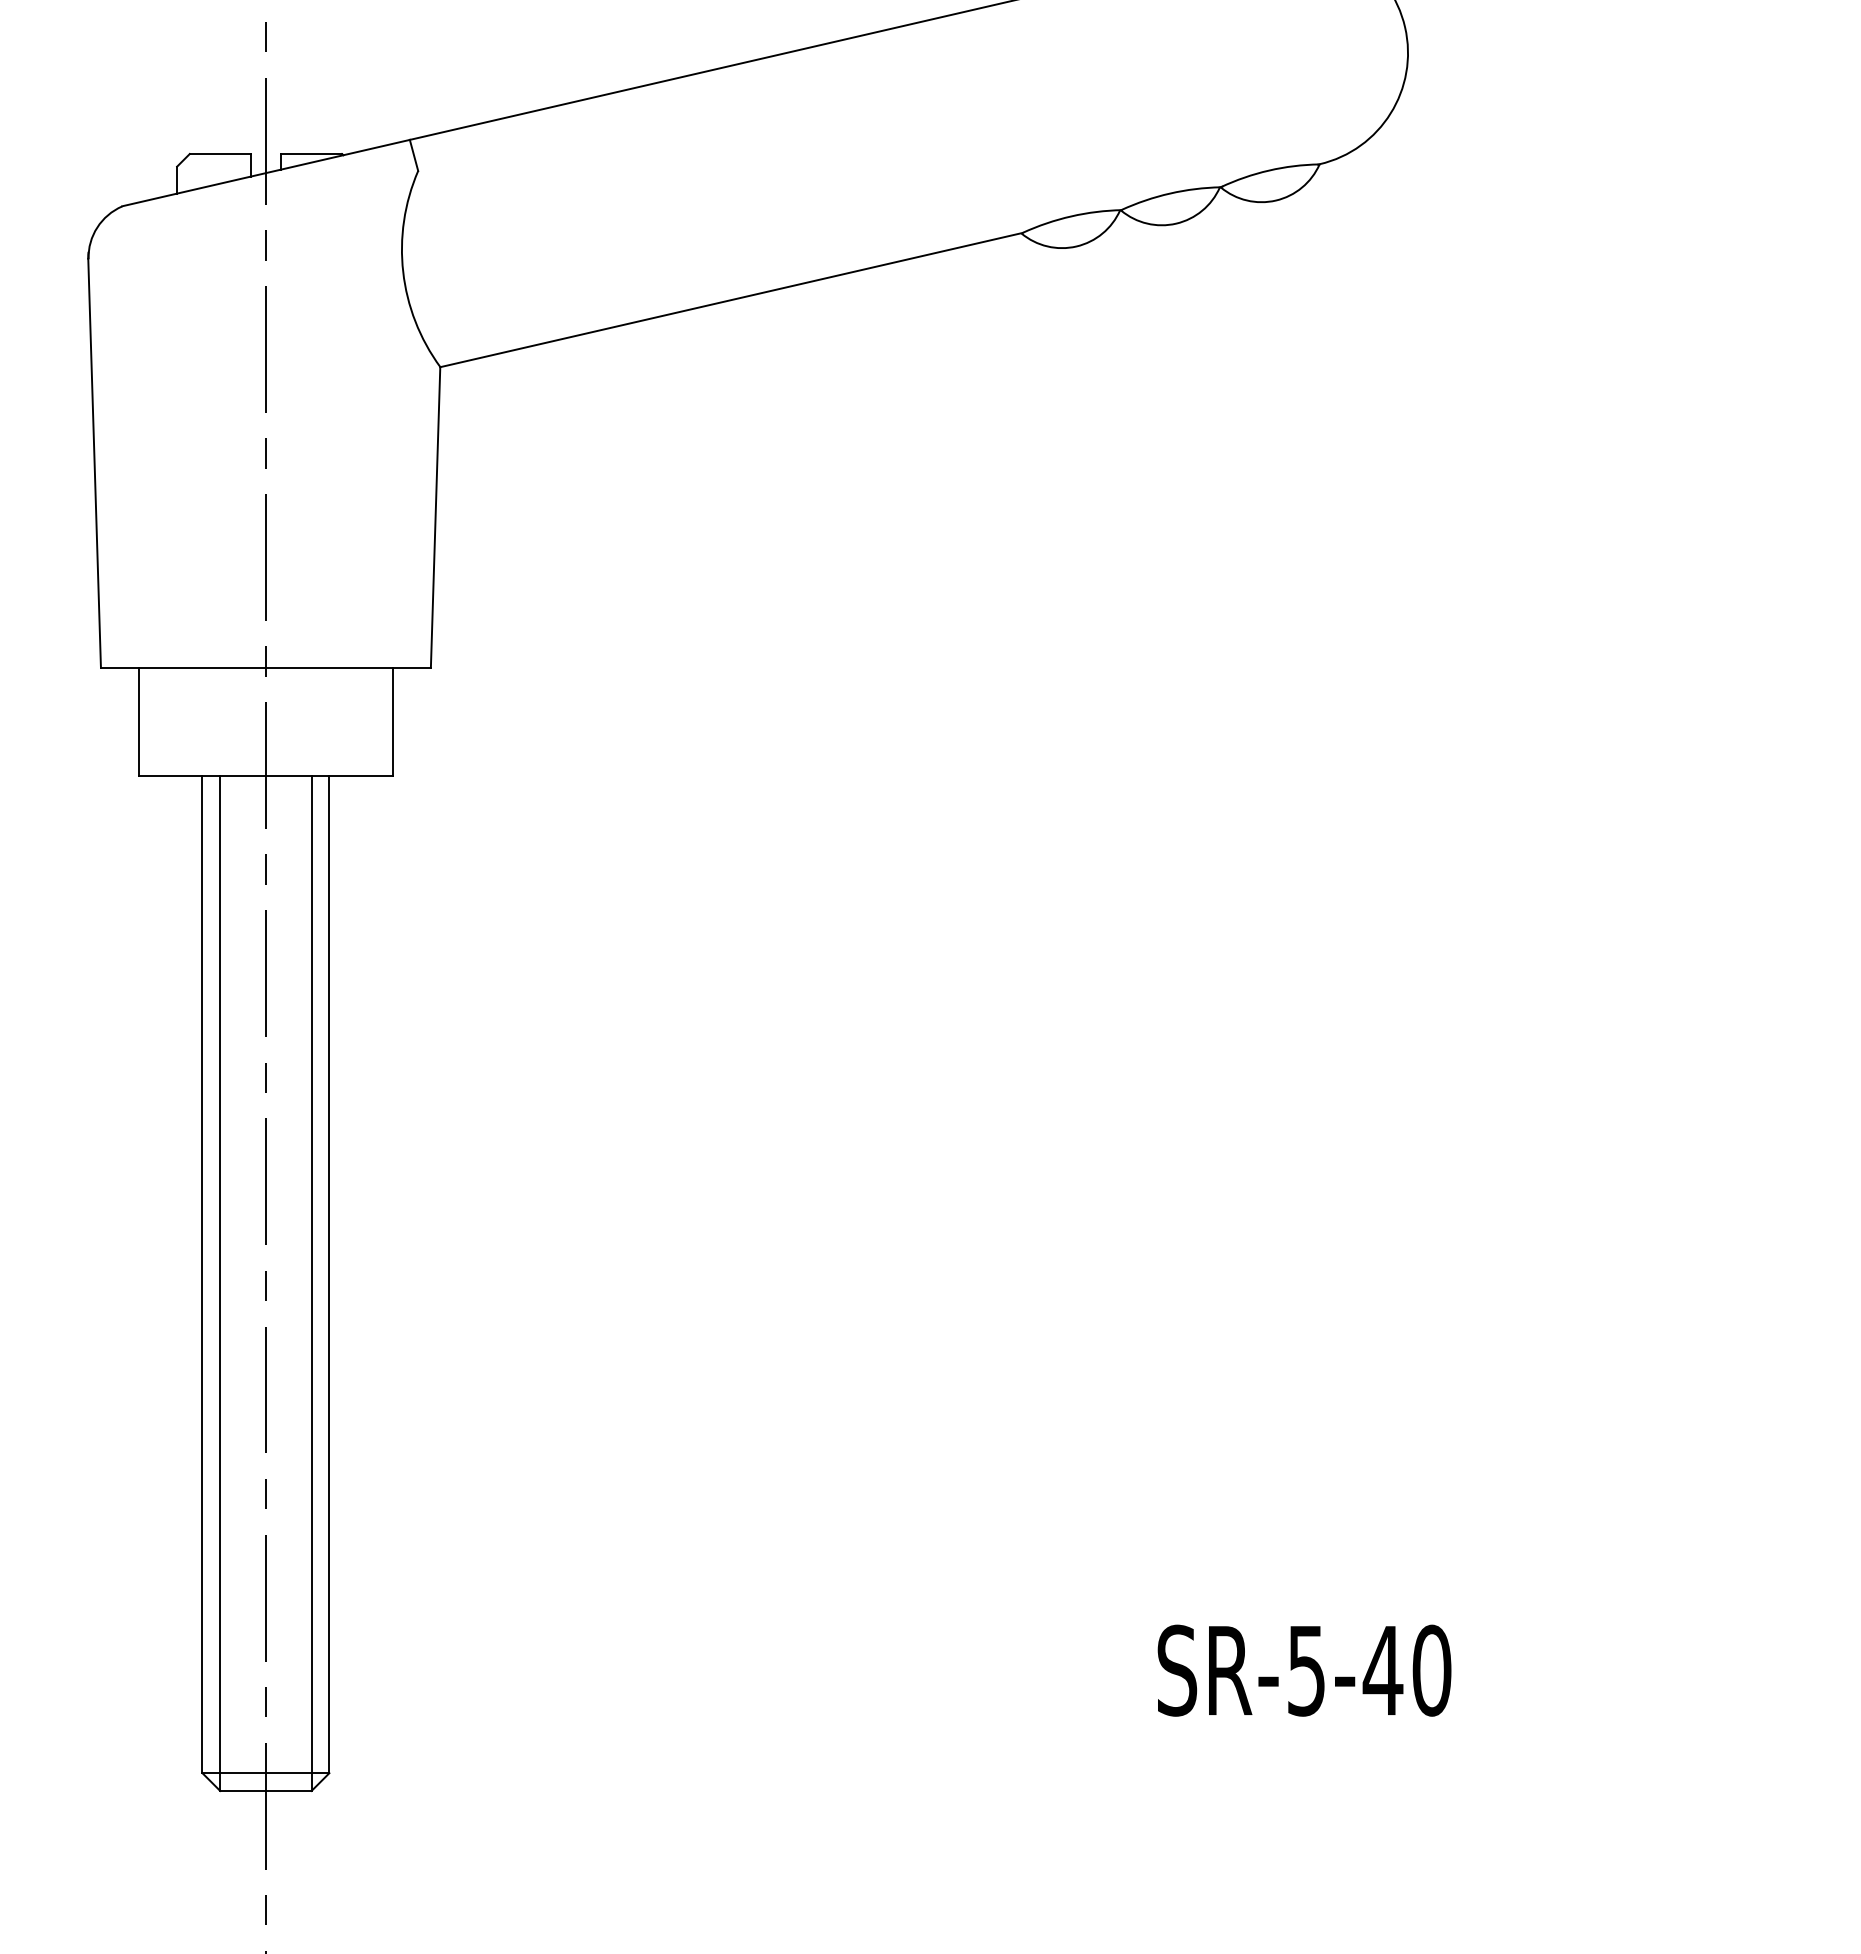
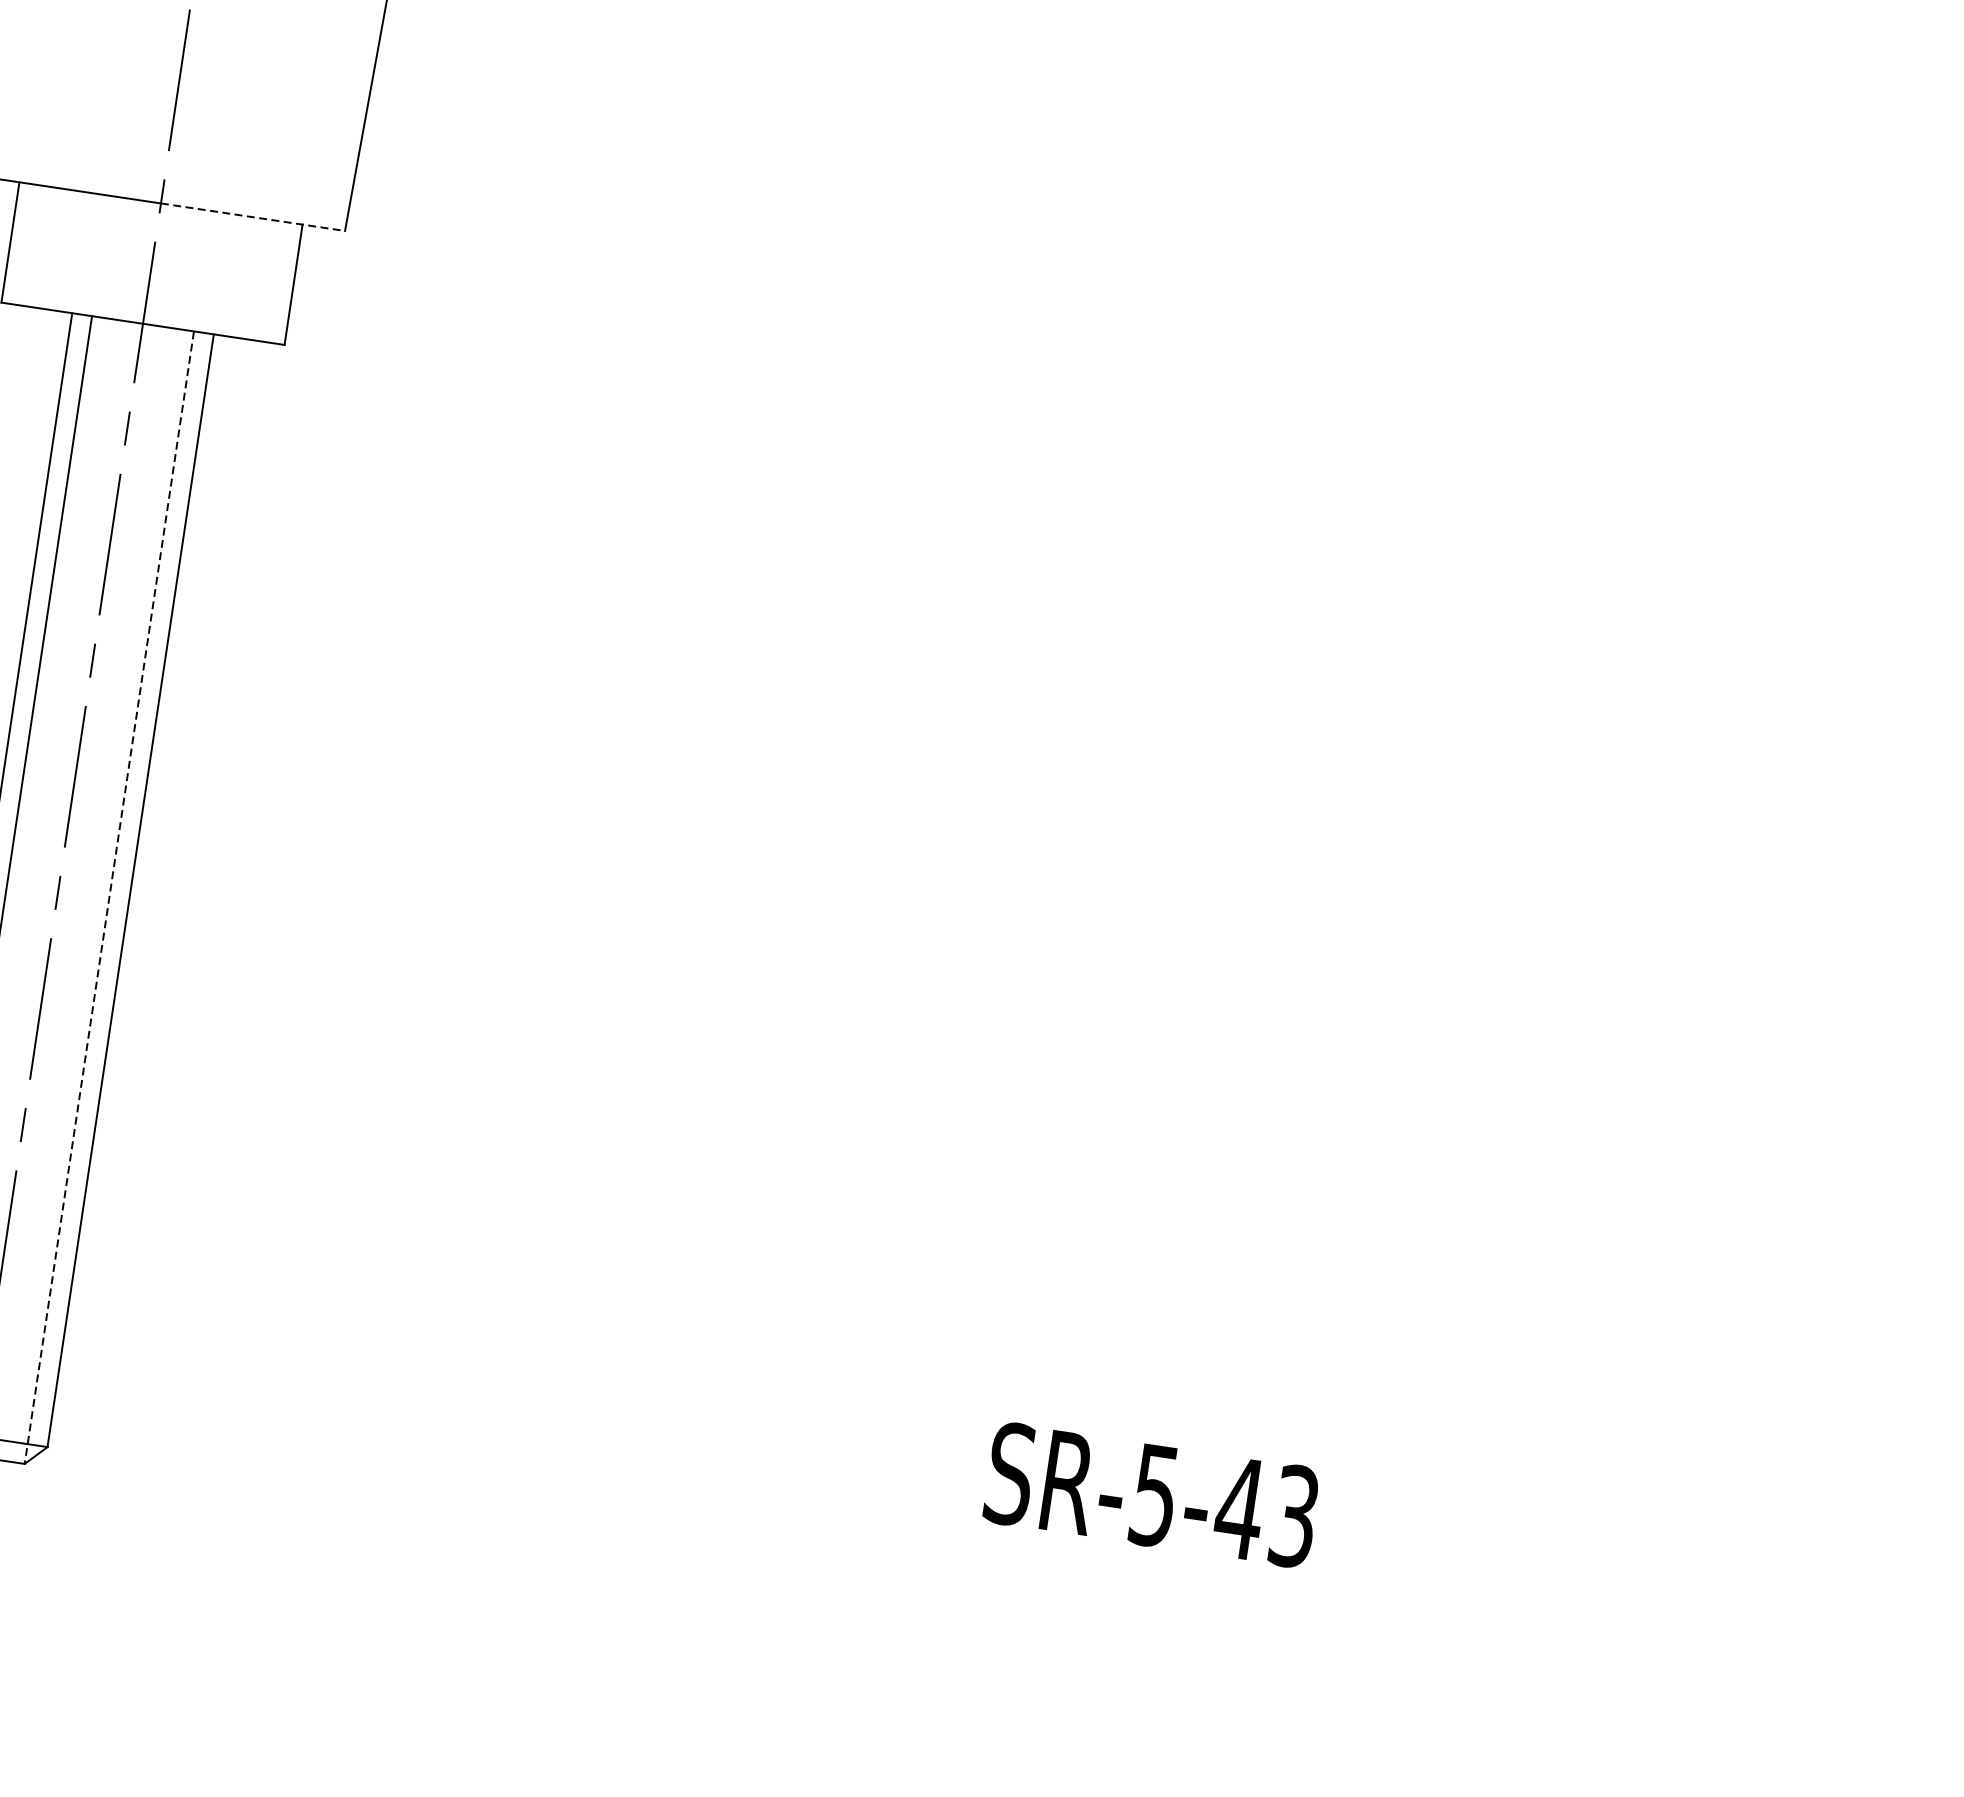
line: (348, 667) -> (253, 216), solid -> dashed
line: (311, 1283) -> (109, 897), solid -> dashed
text: (1431, 1670) -> (1294, 1516), SR-5-40 -> SR-5-43

